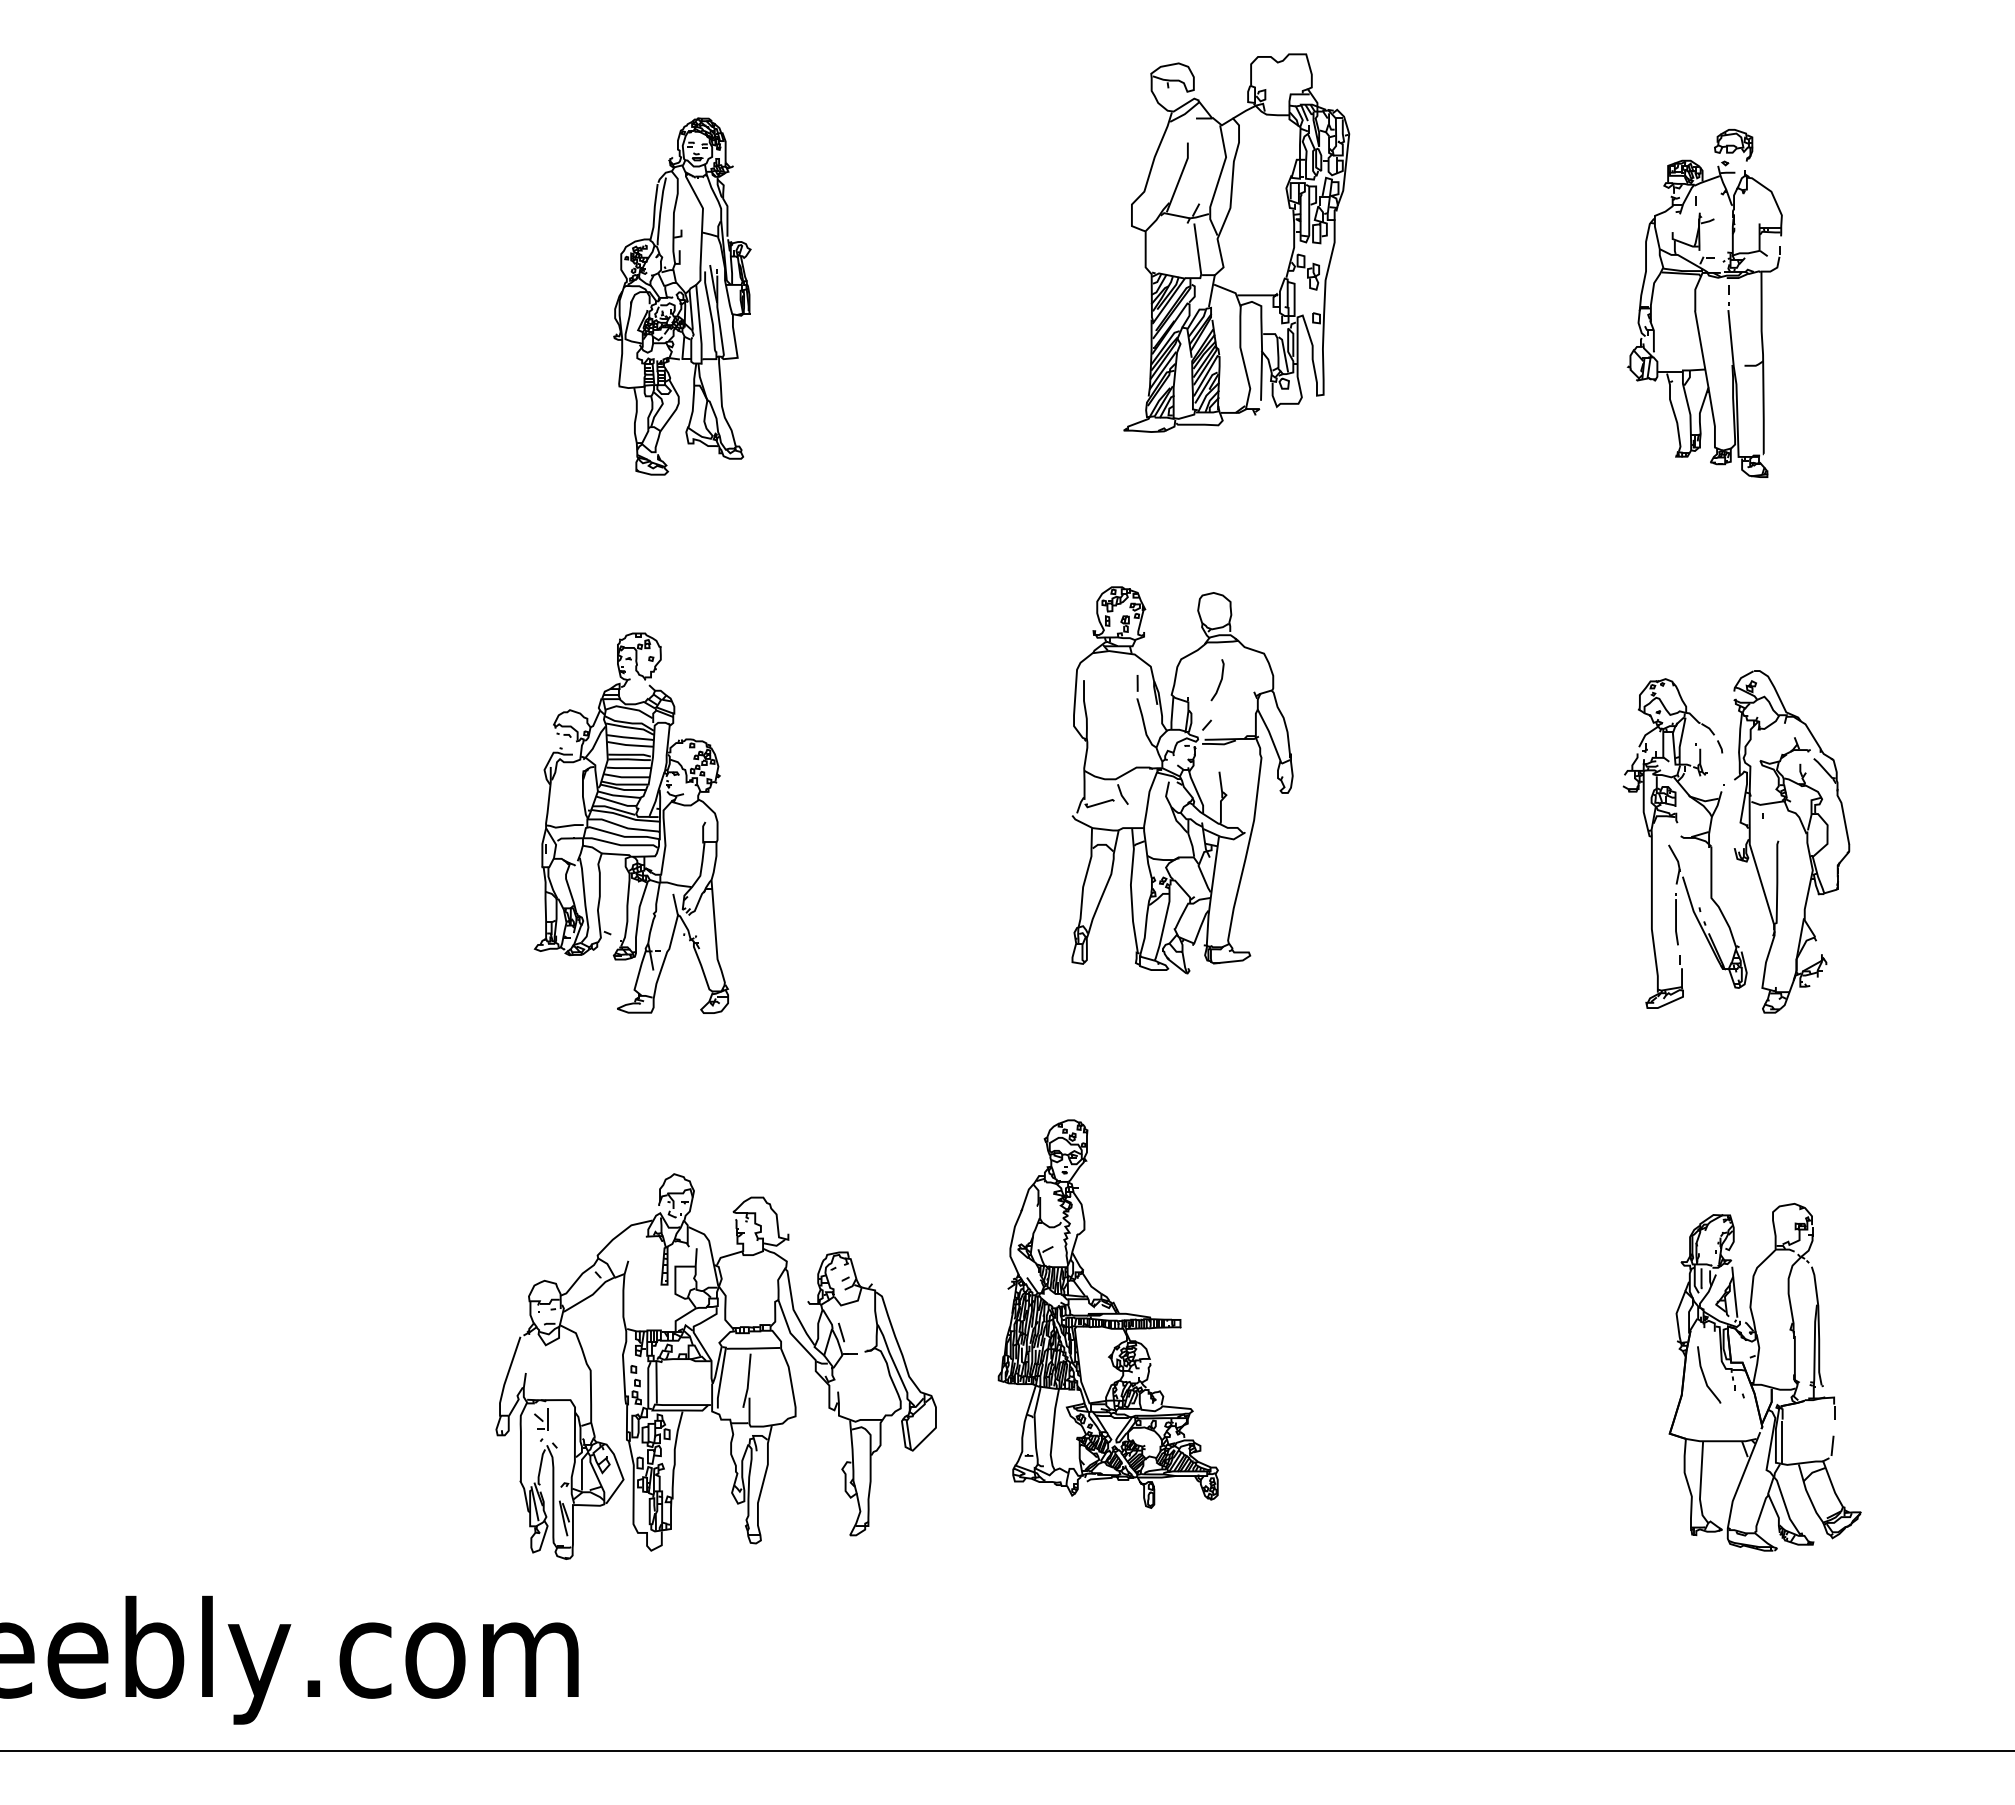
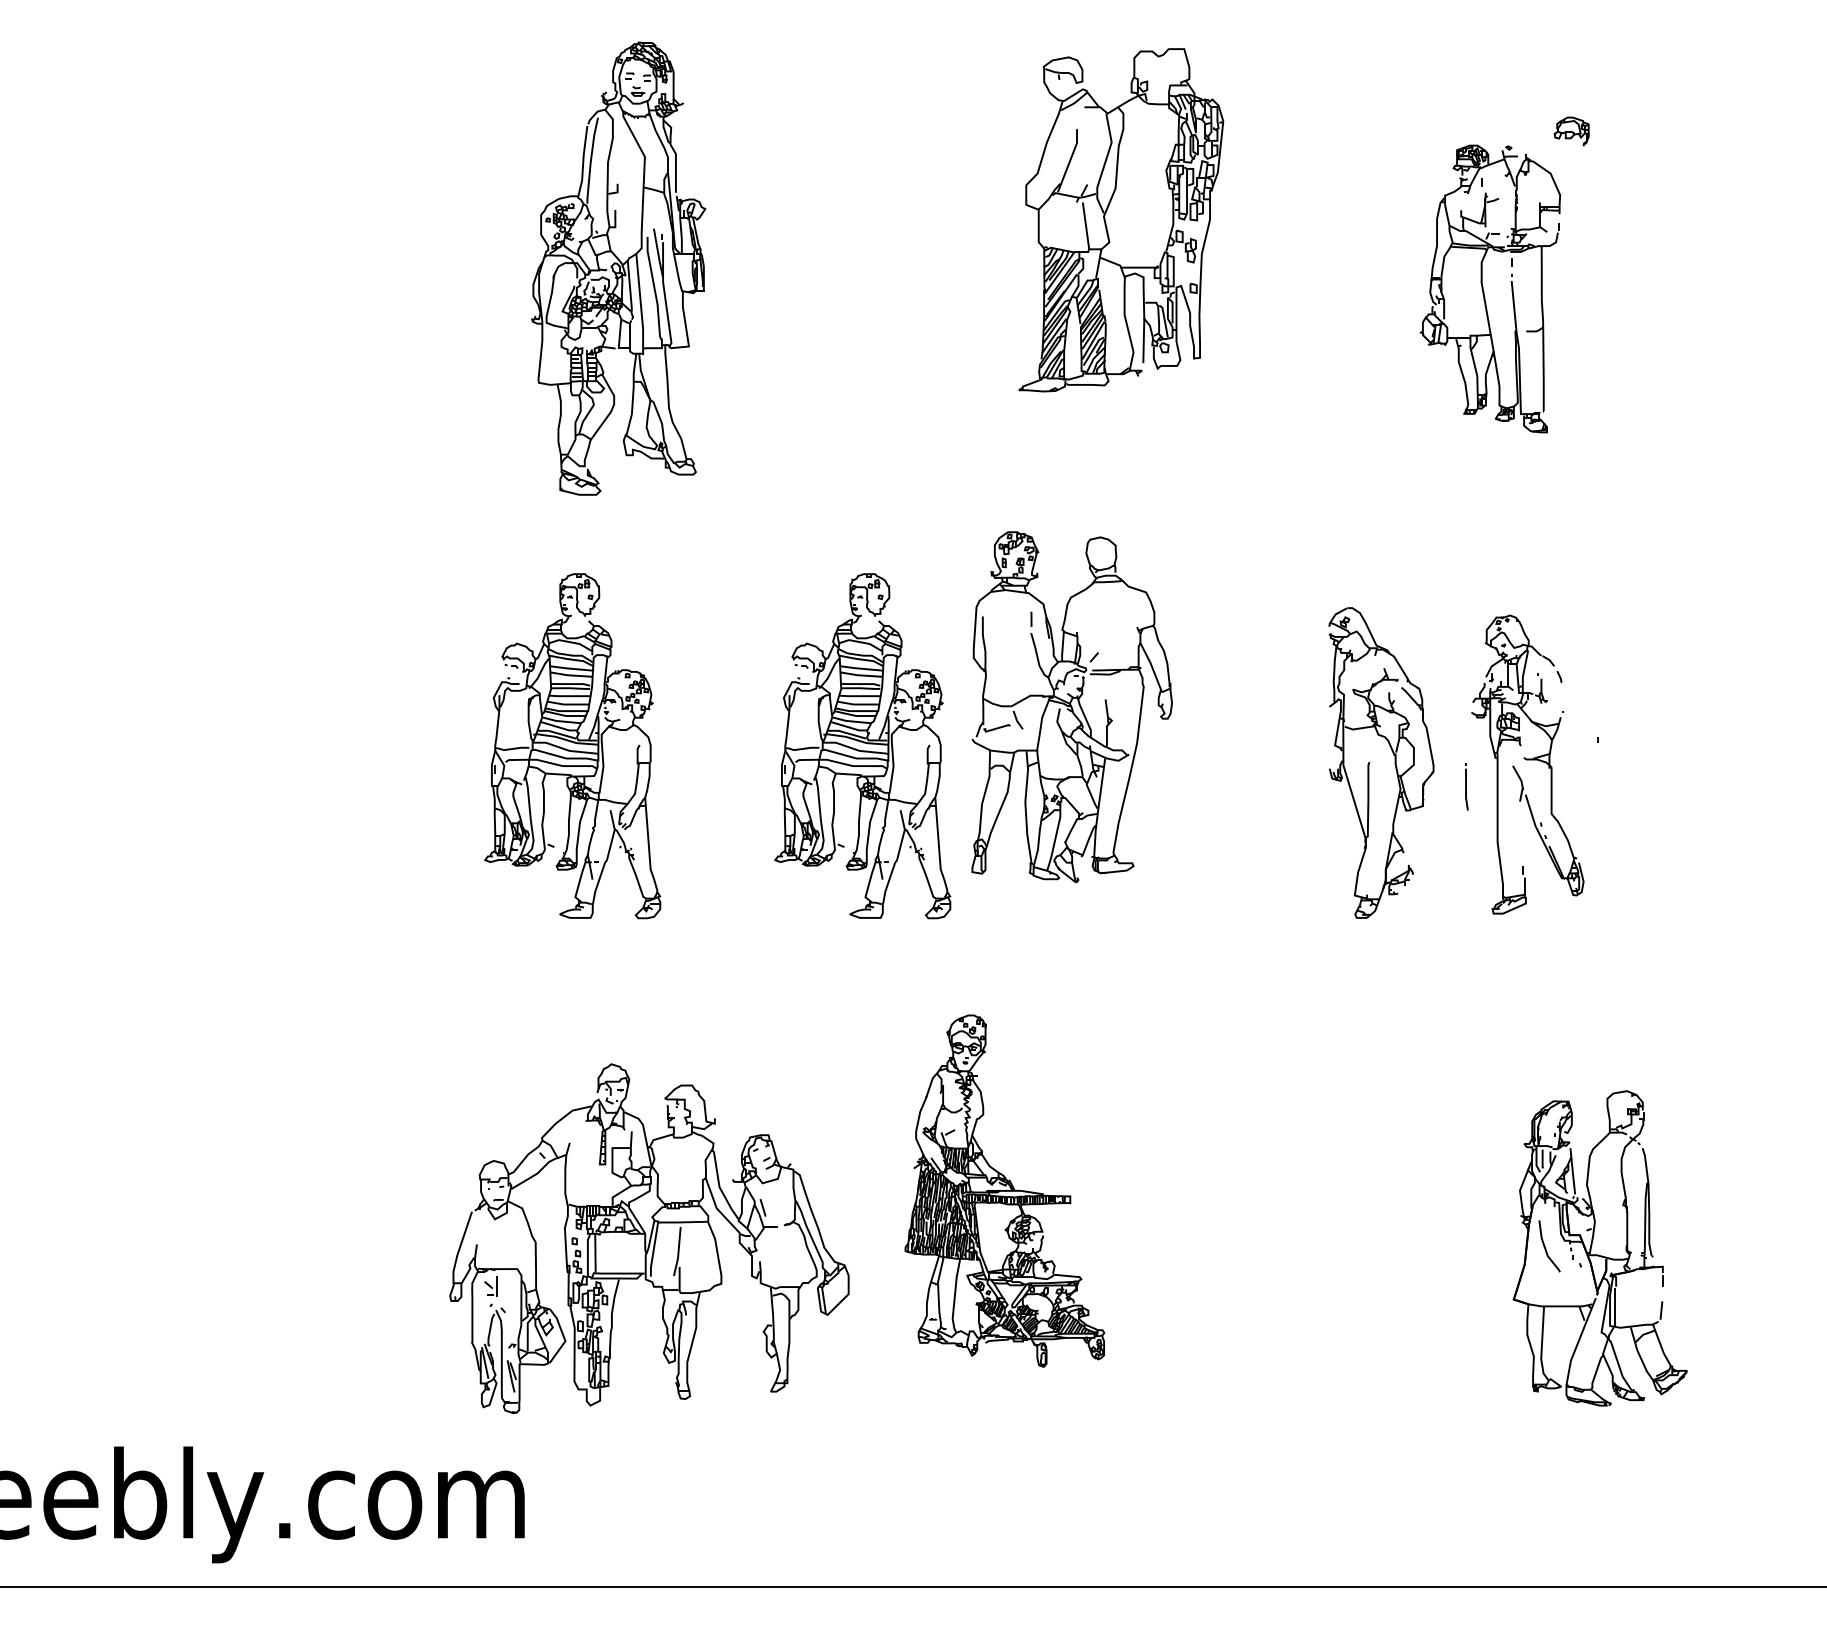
part: (682, 296) -> (618, 268), size x1.4
part: (1697, 318) -> (1483, 288), moved
line: (1219, 682) -> (1105, 618), removed
part: (950, 822) -> (861, 745), added
part: (1791, 841) -> (1381, 762), moved
part: (1676, 919) -> (1466, 787), moved

